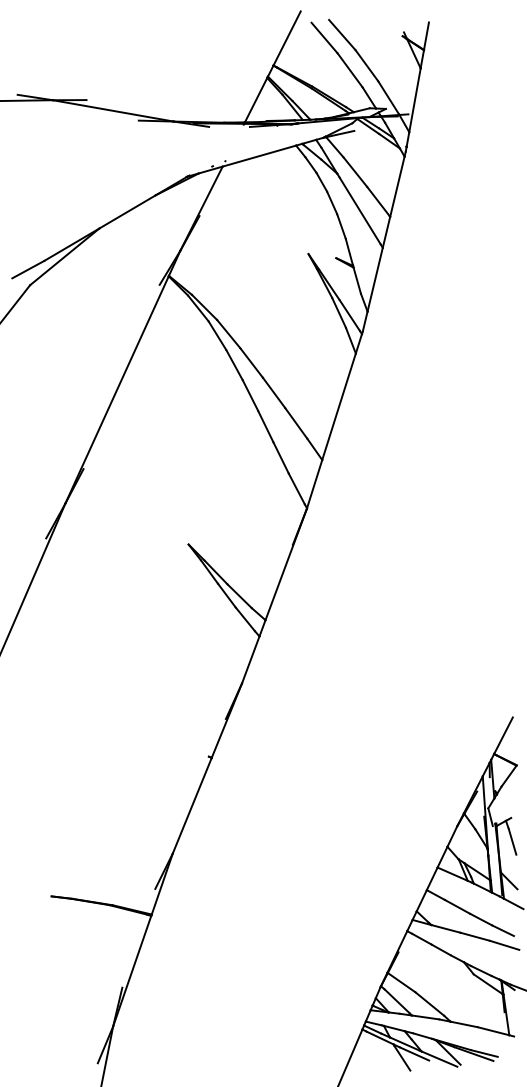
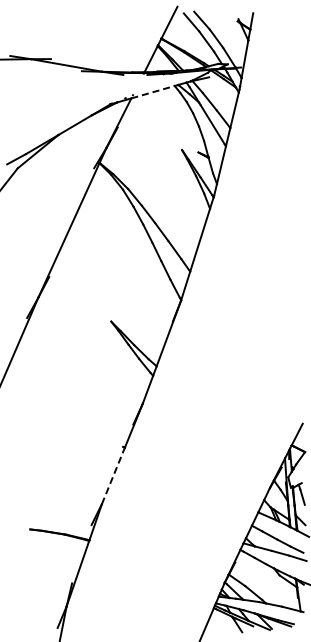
line: (260, 156) -> (153, 92), solid -> dashed
line: (192, 805) -> (113, 475), solid -> dashed

